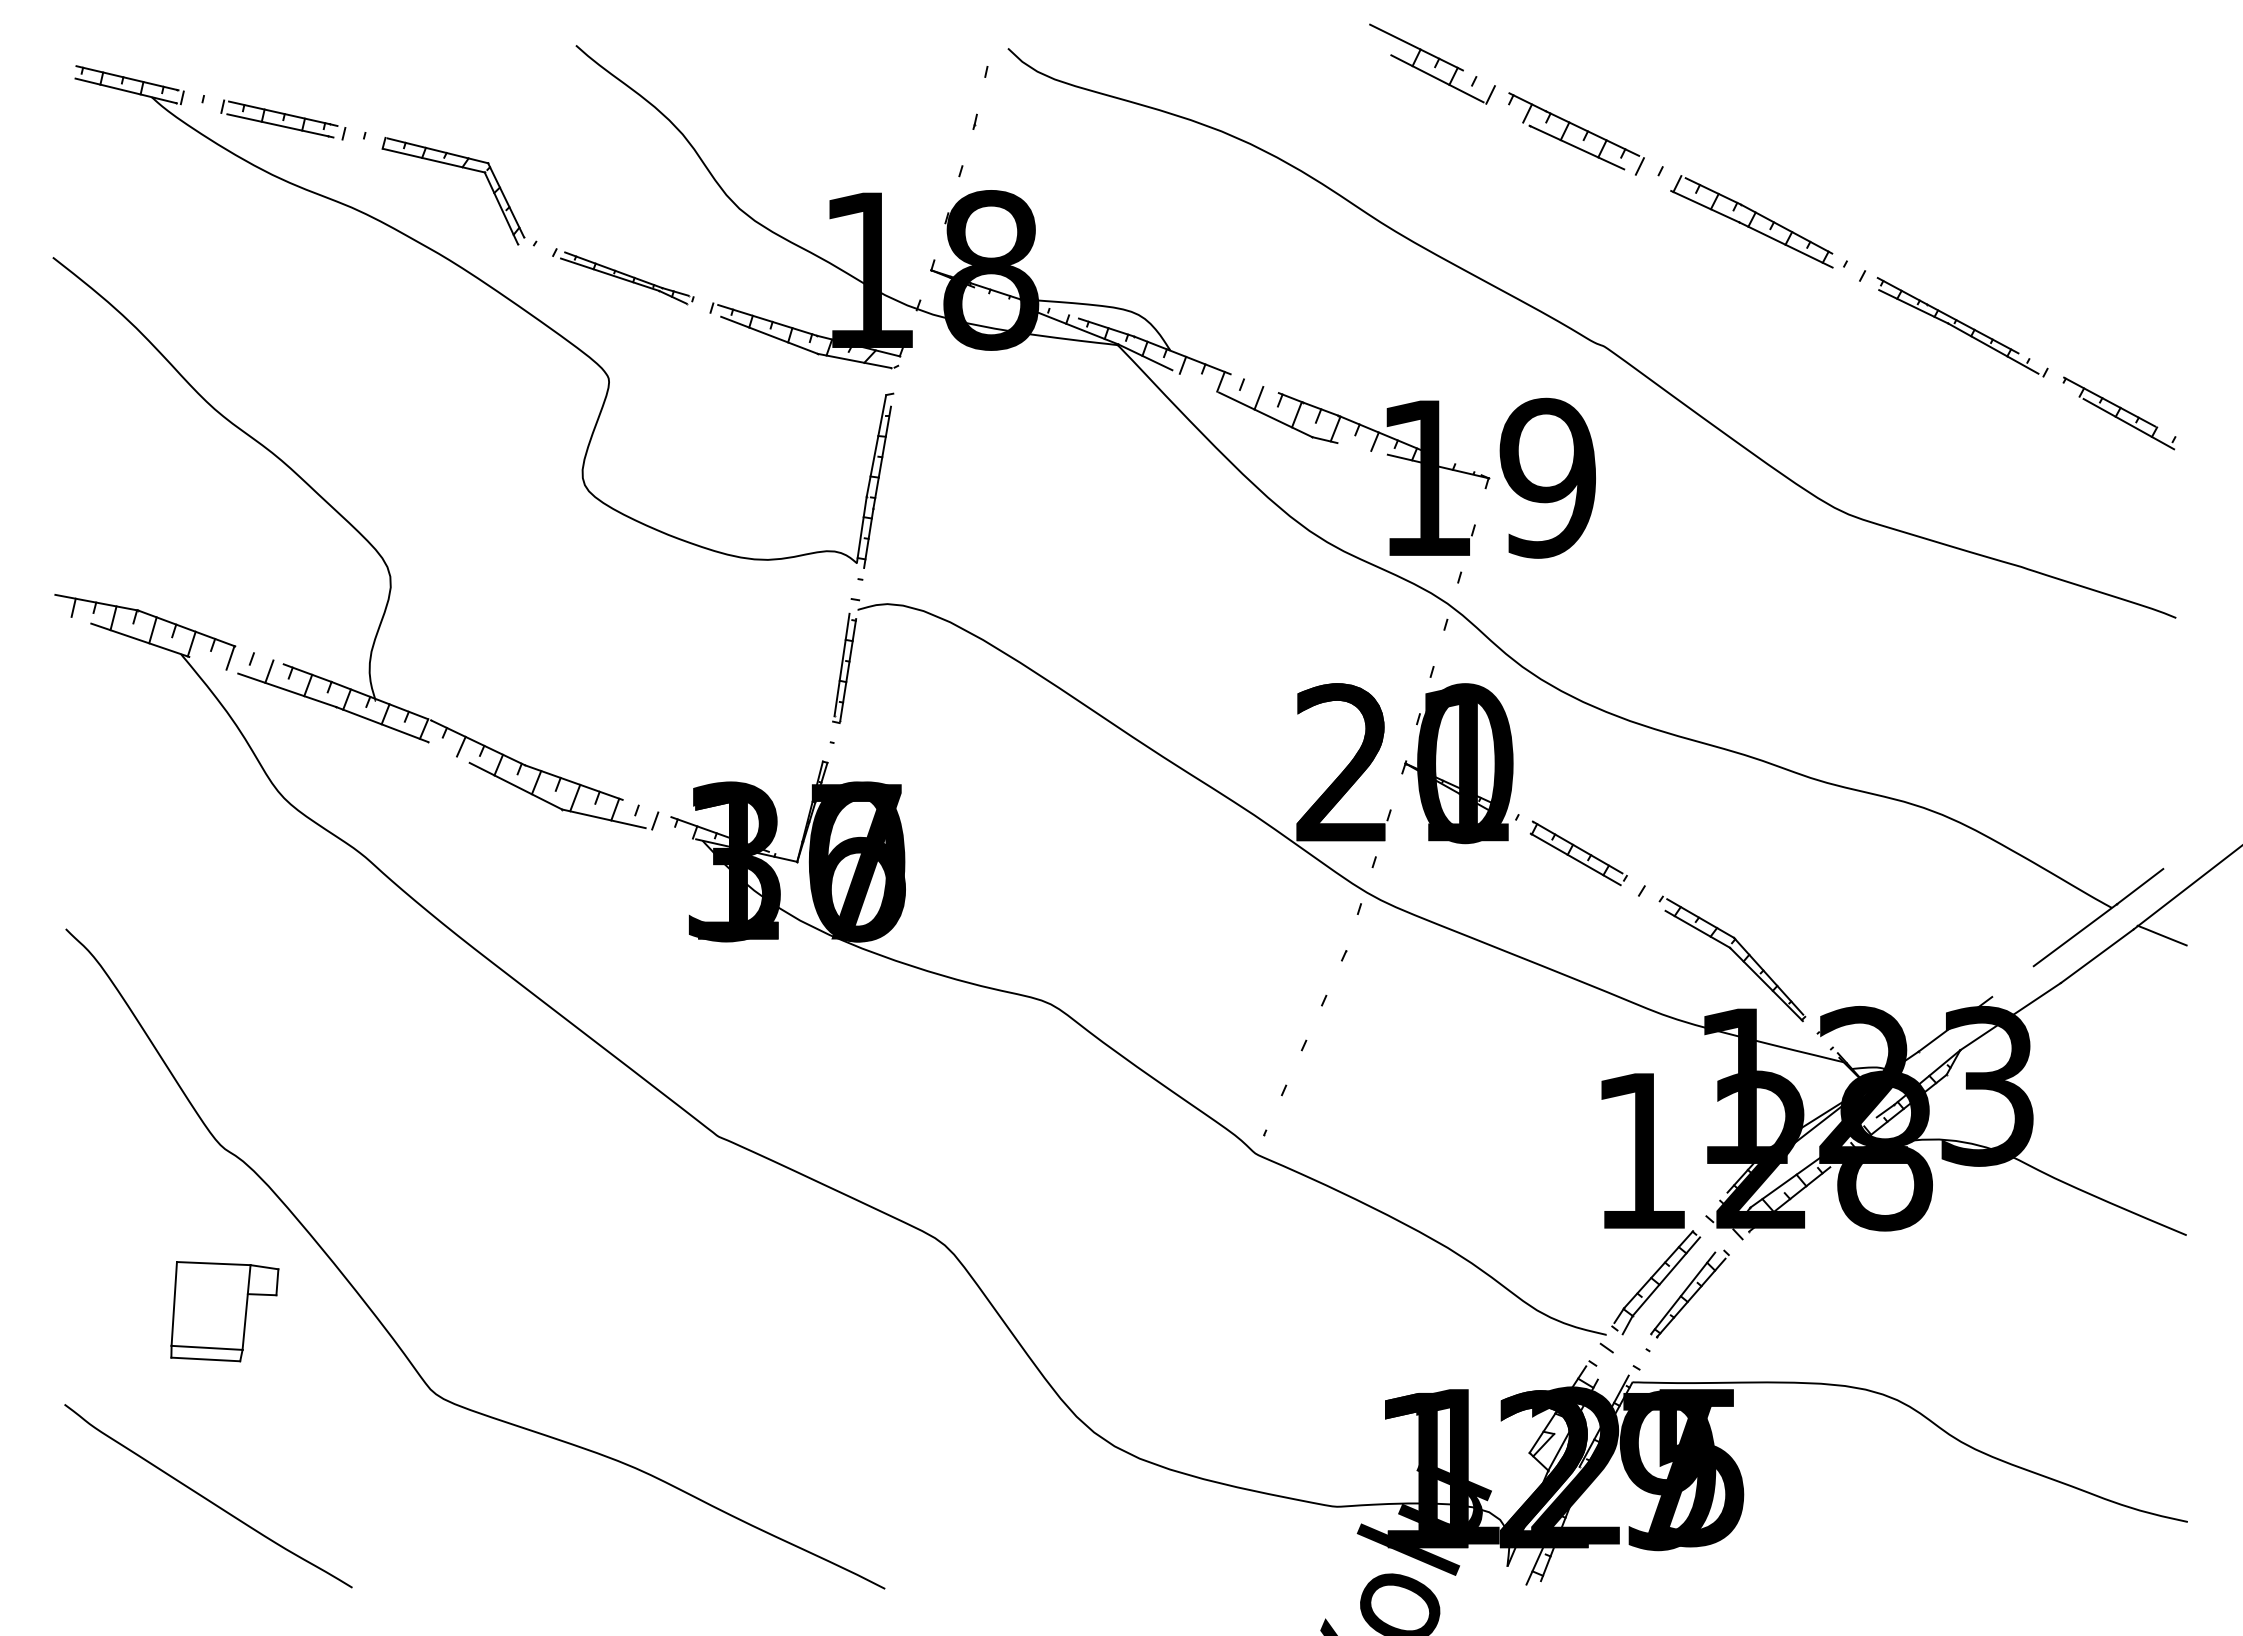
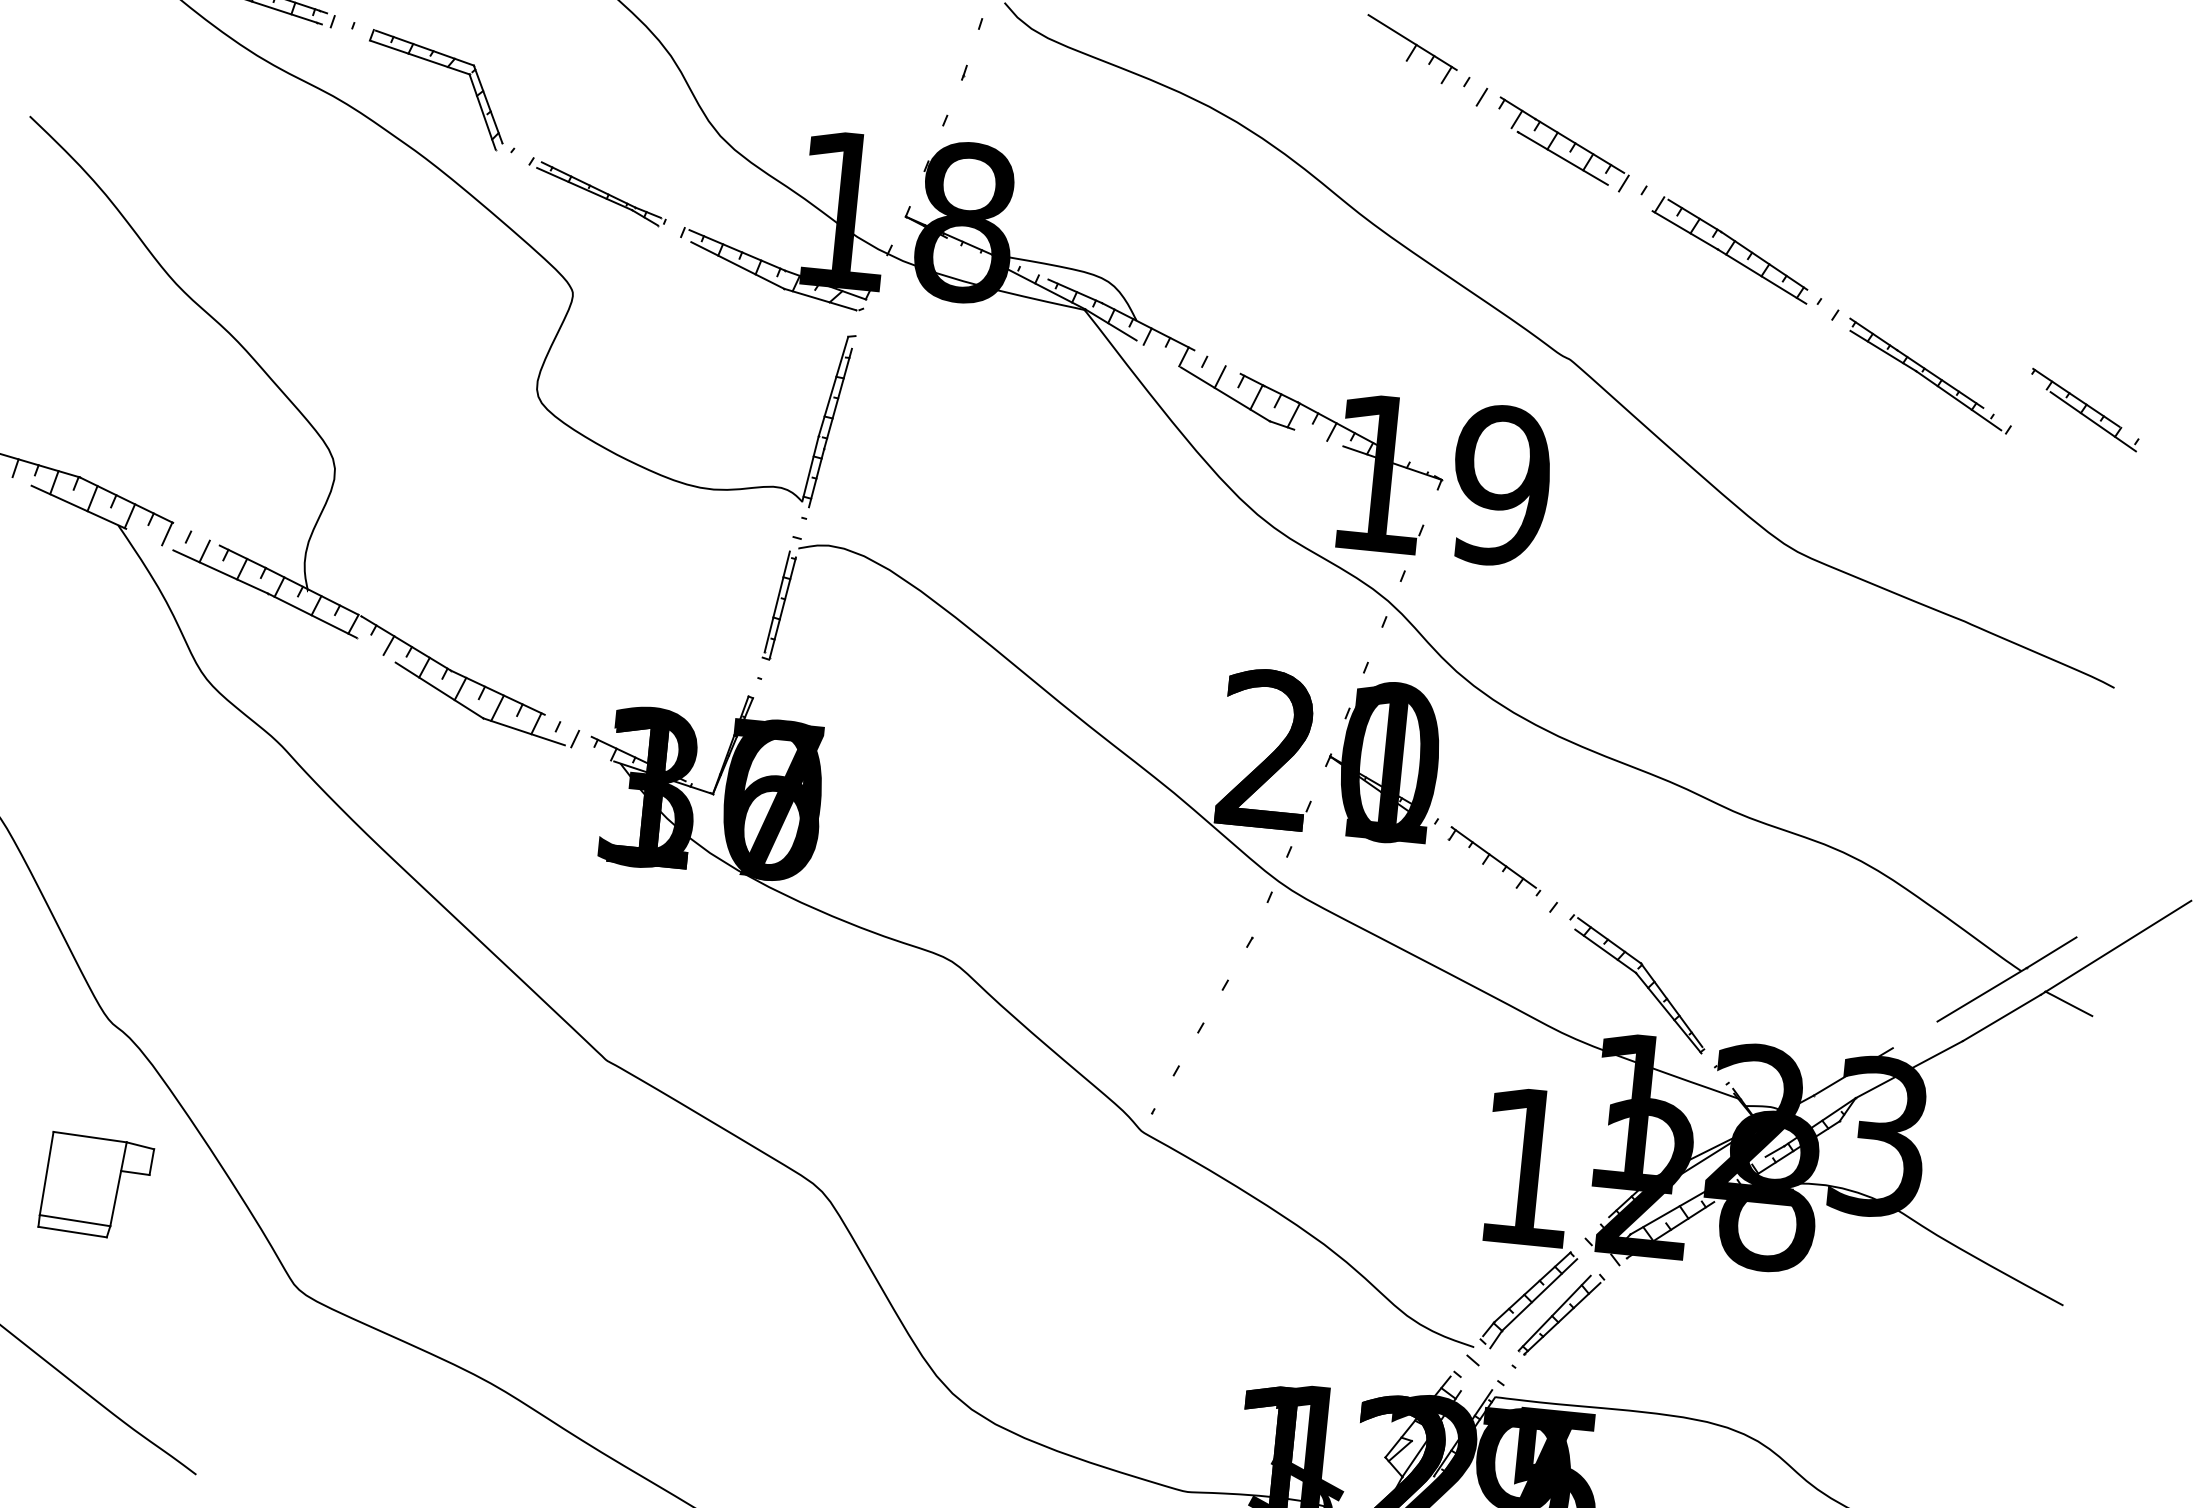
line: (1437, 78) -> (1430, 75), removed
part: (2119, 413) -> (2084, 410), moved
line: (1575, 859) -> (1490, 869), removed

